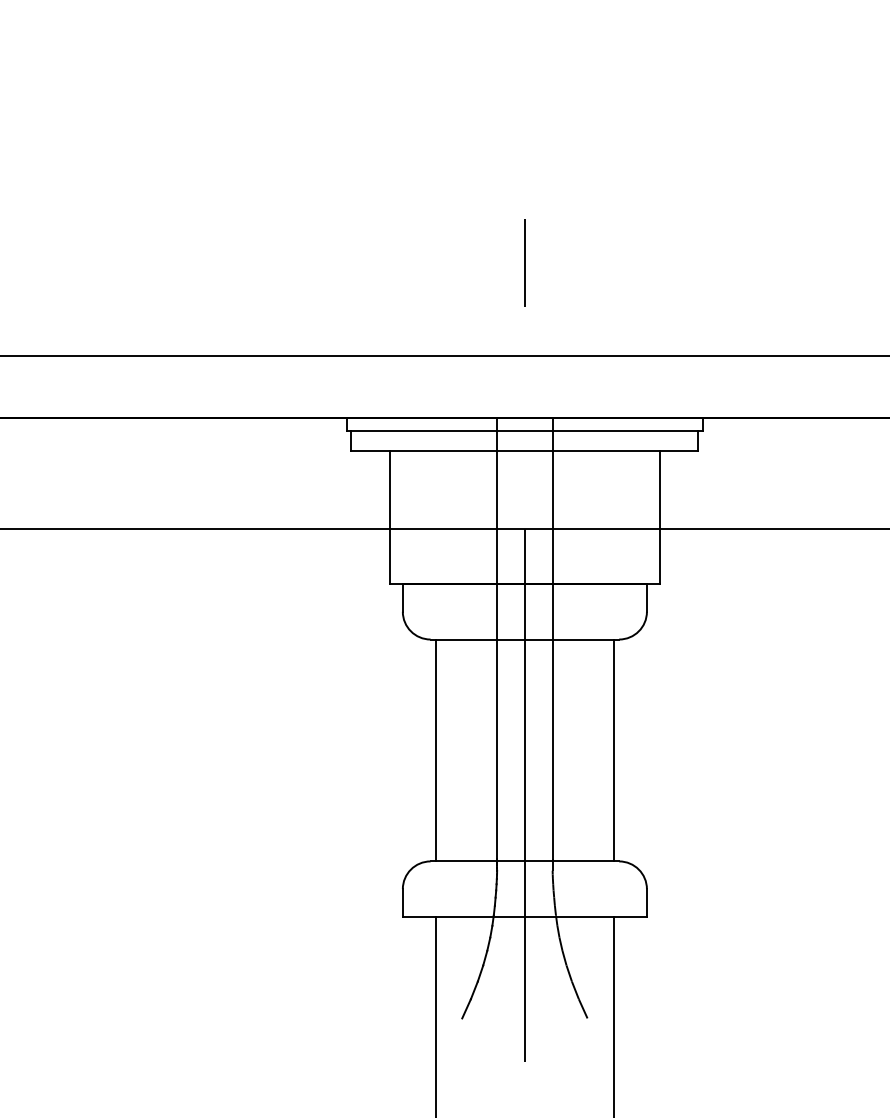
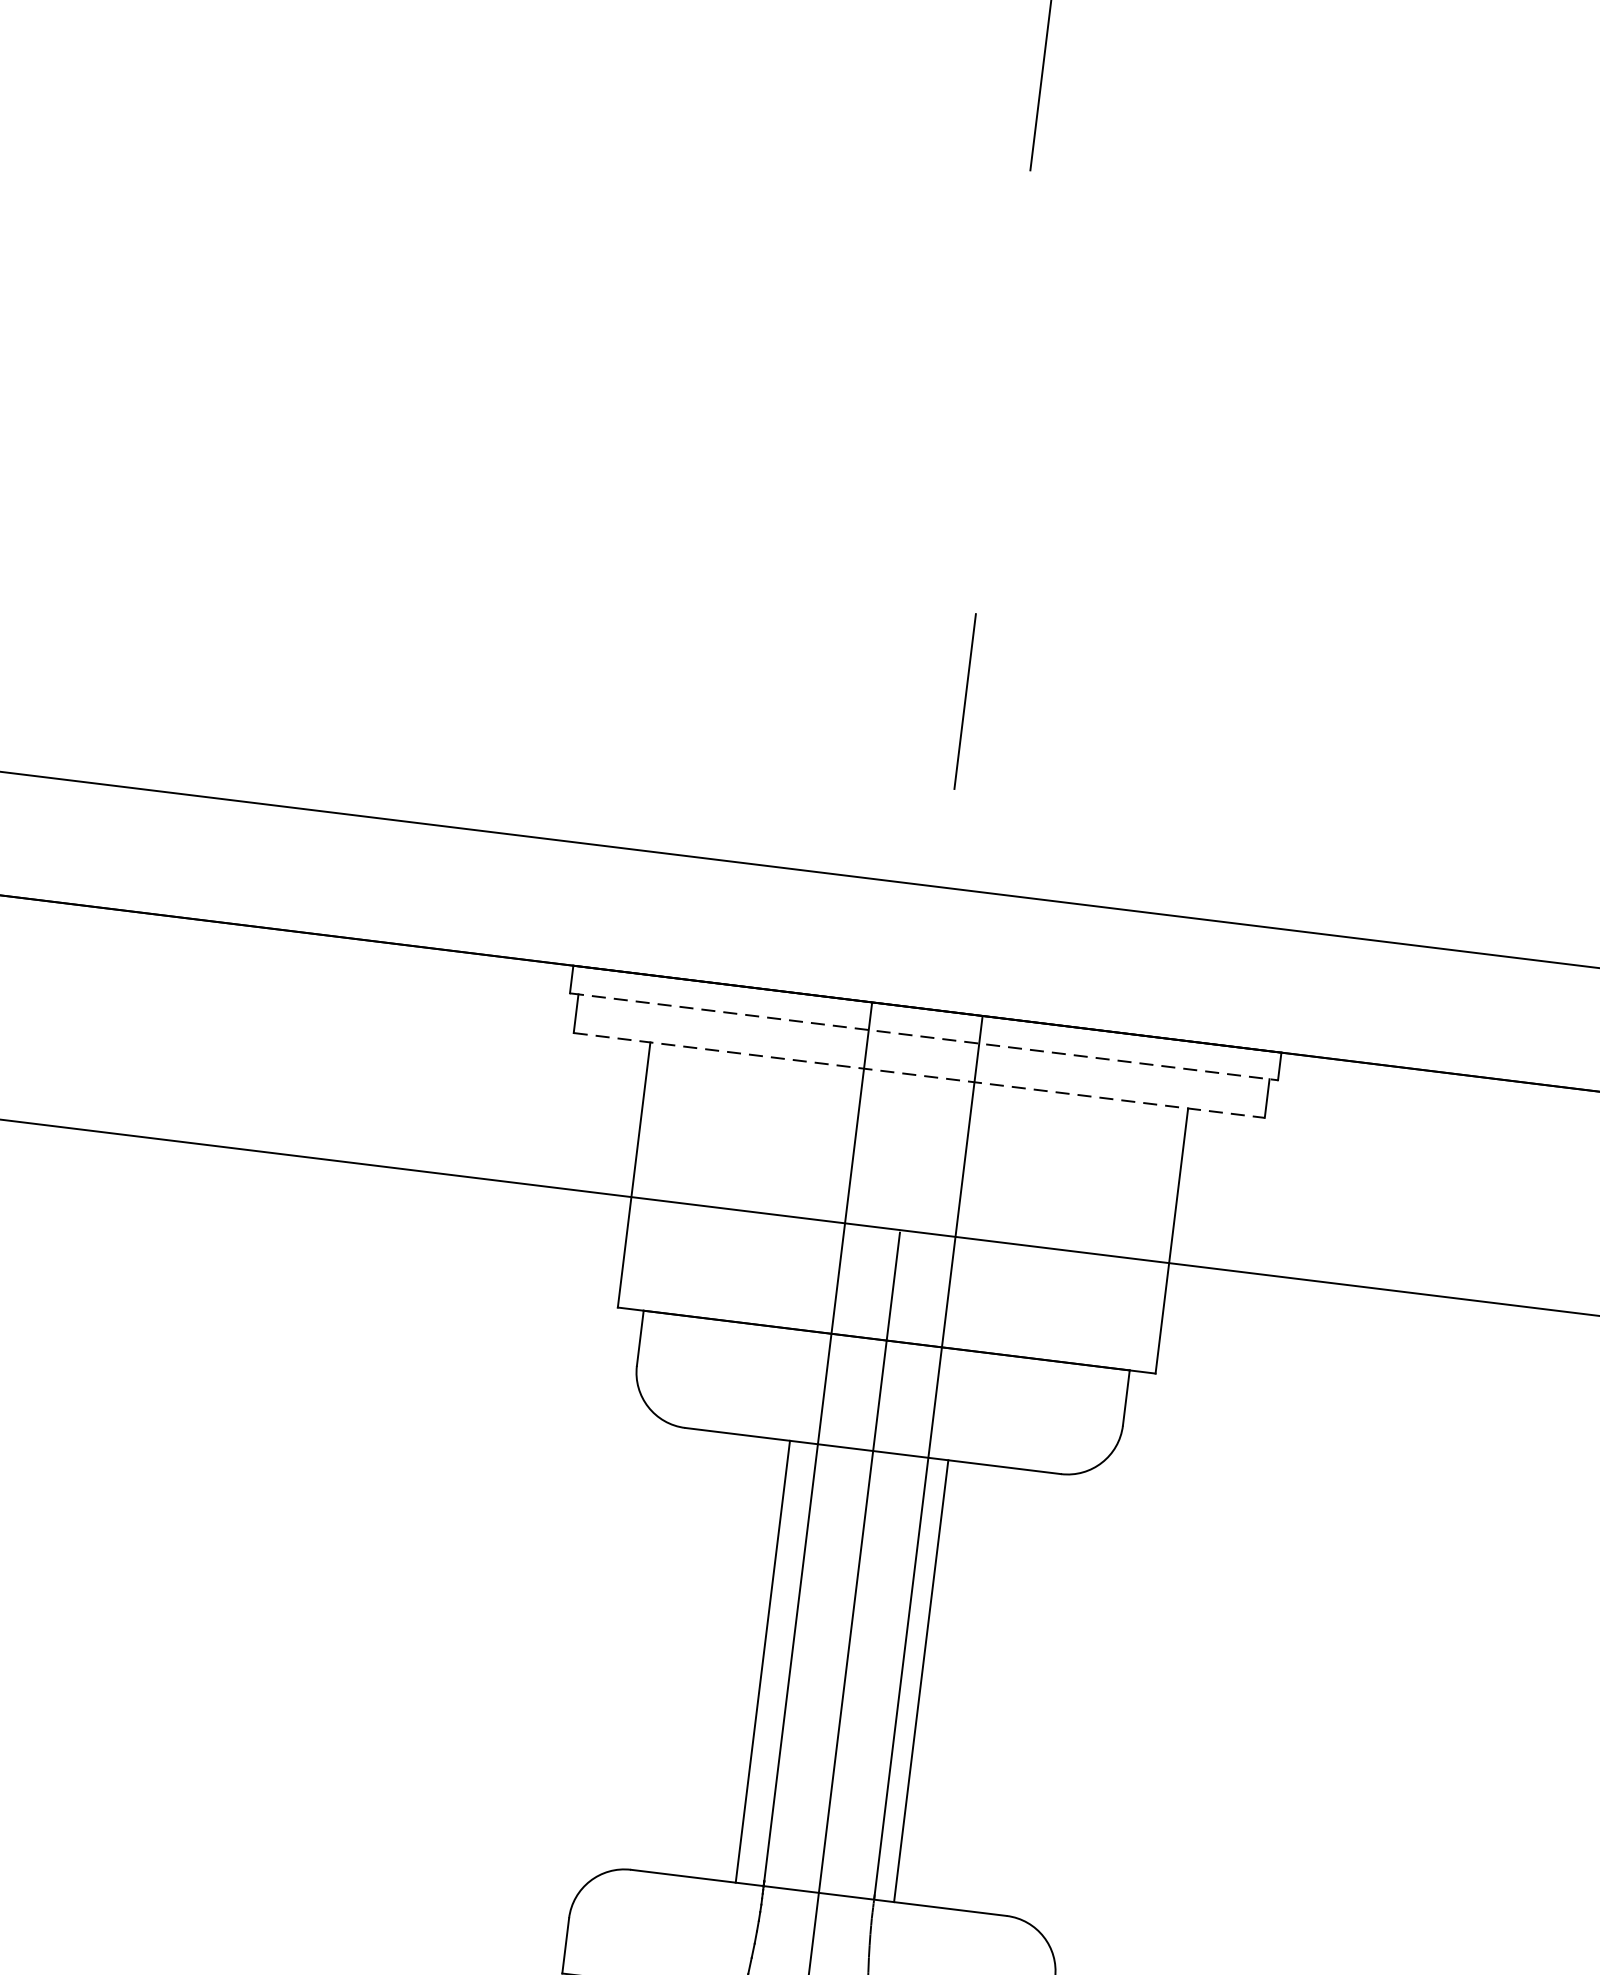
line: (524, 431) -> (923, 1036), solid -> dashed
line: (524, 450) -> (918, 1074), solid -> dashed
line: (436, 750) -> (763, 1661), moved
line: (613, 750) -> (920, 1681), moved

